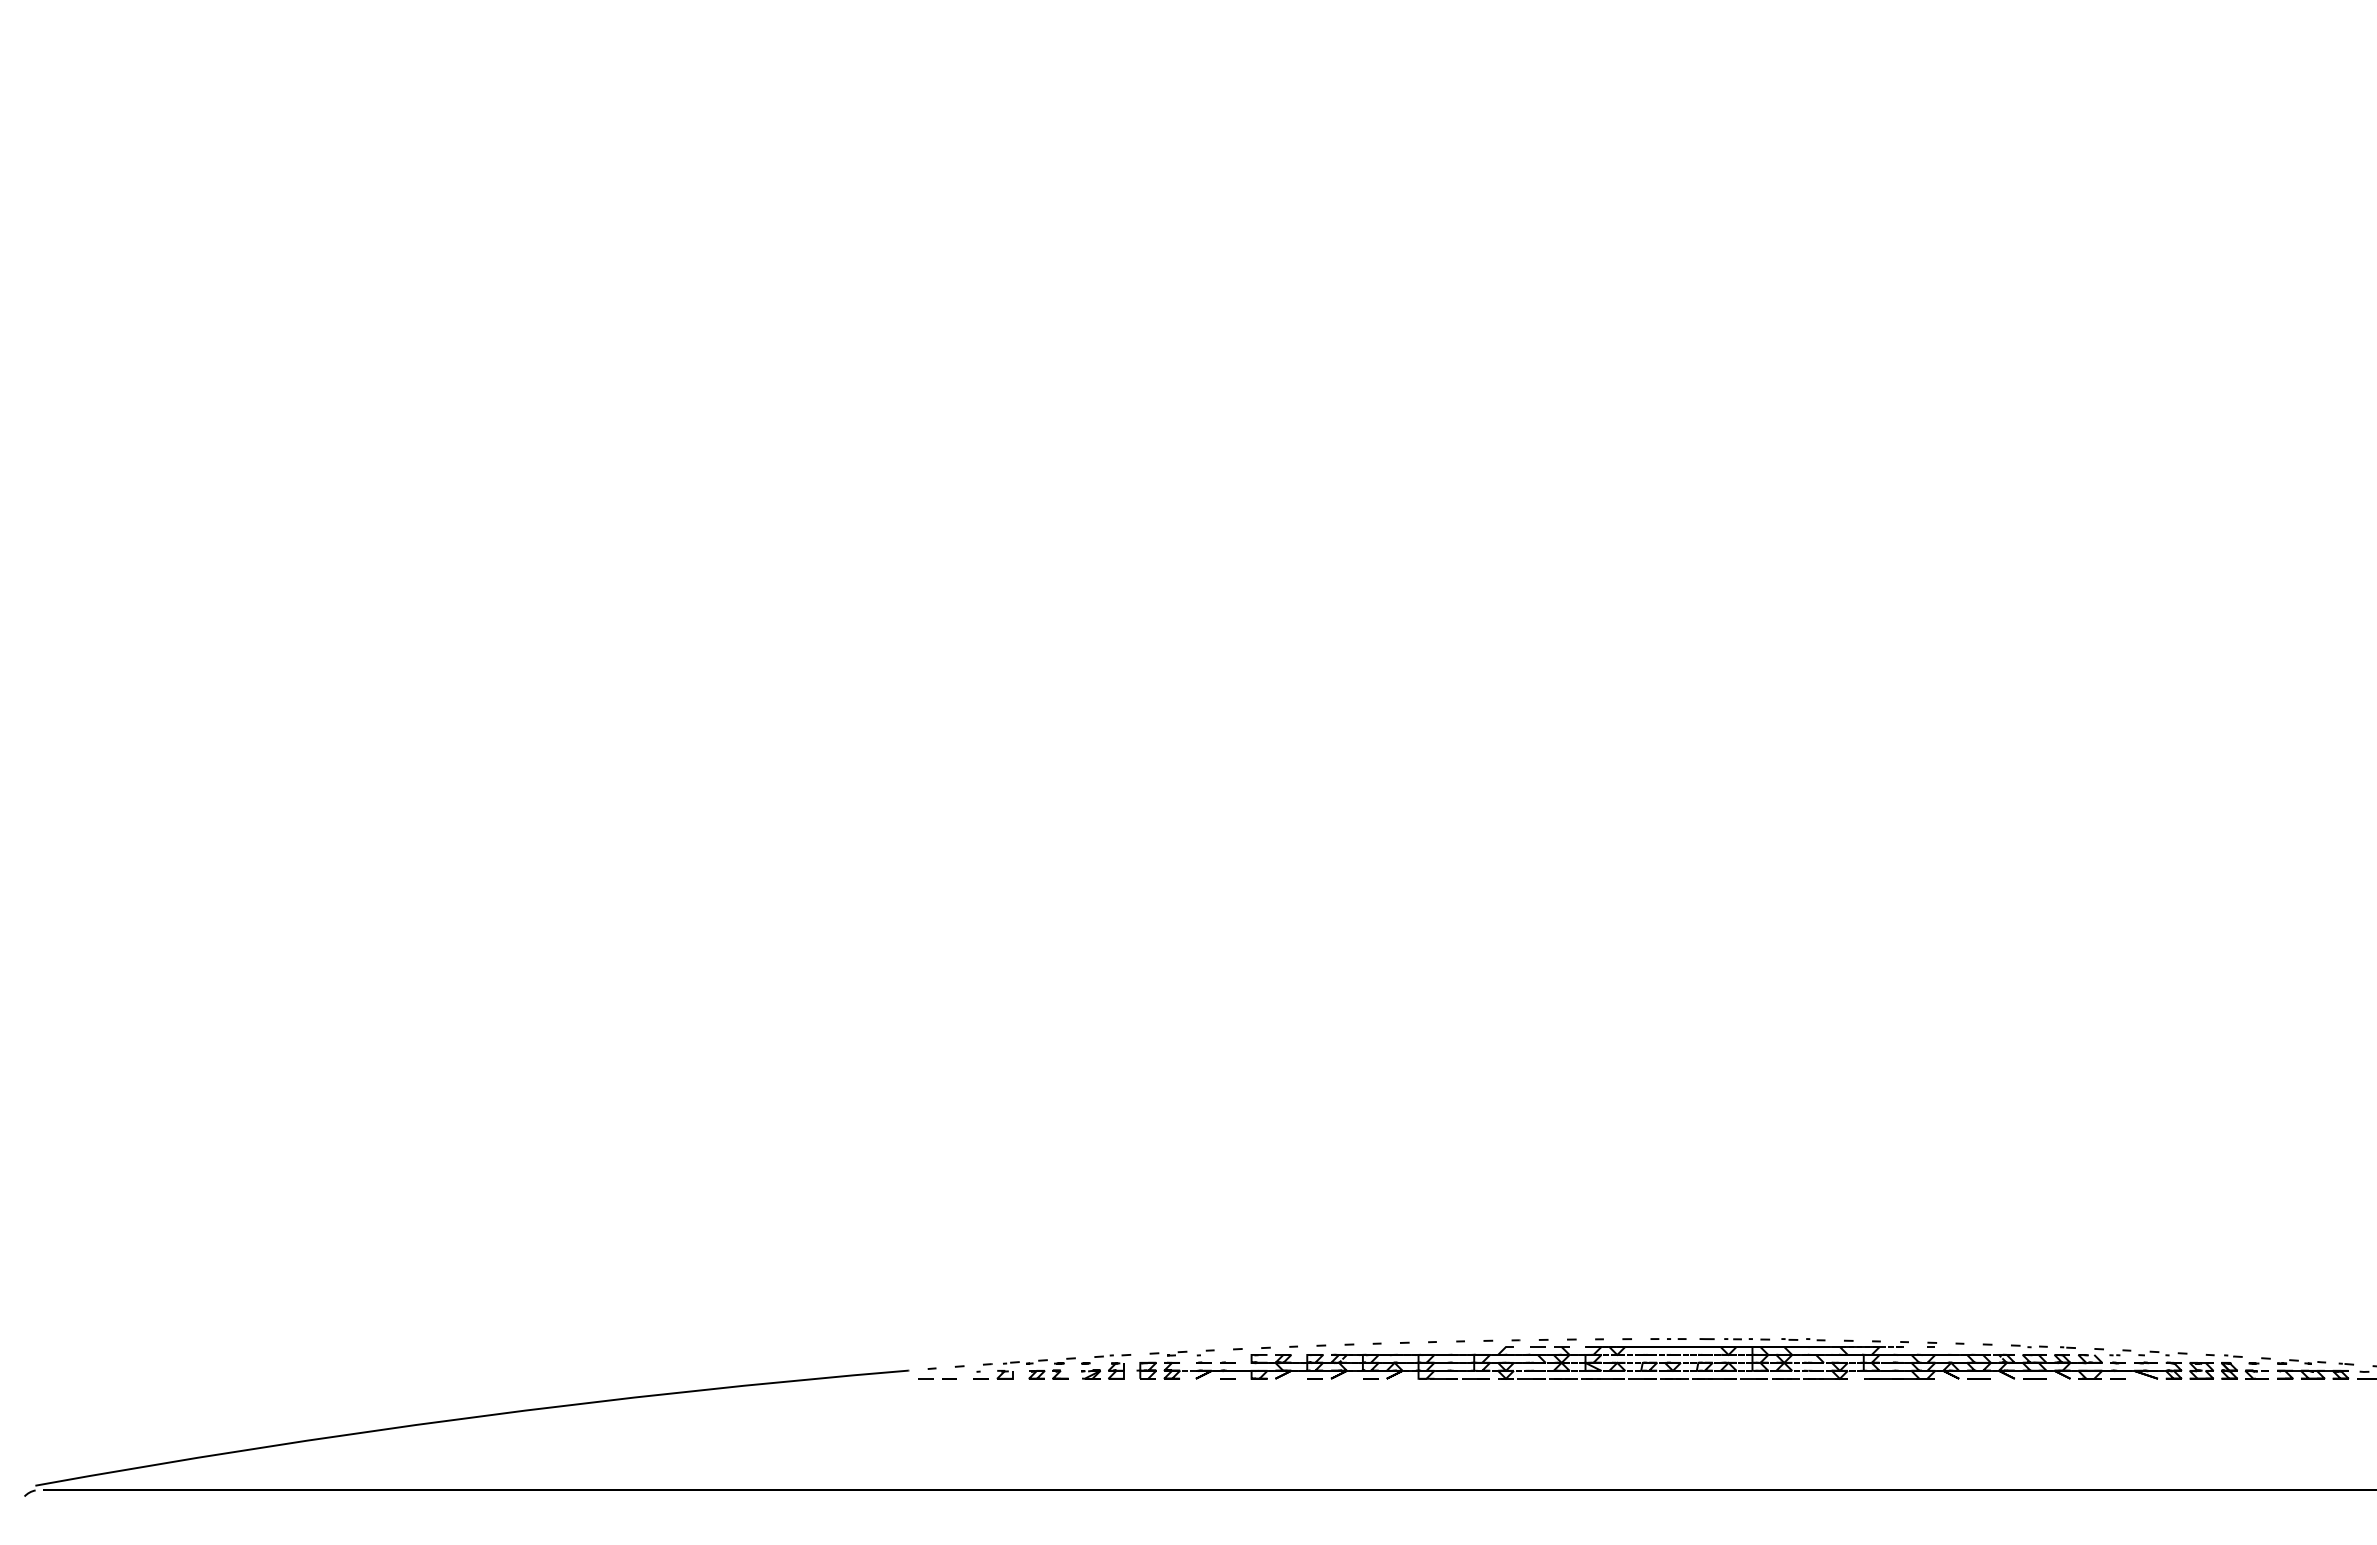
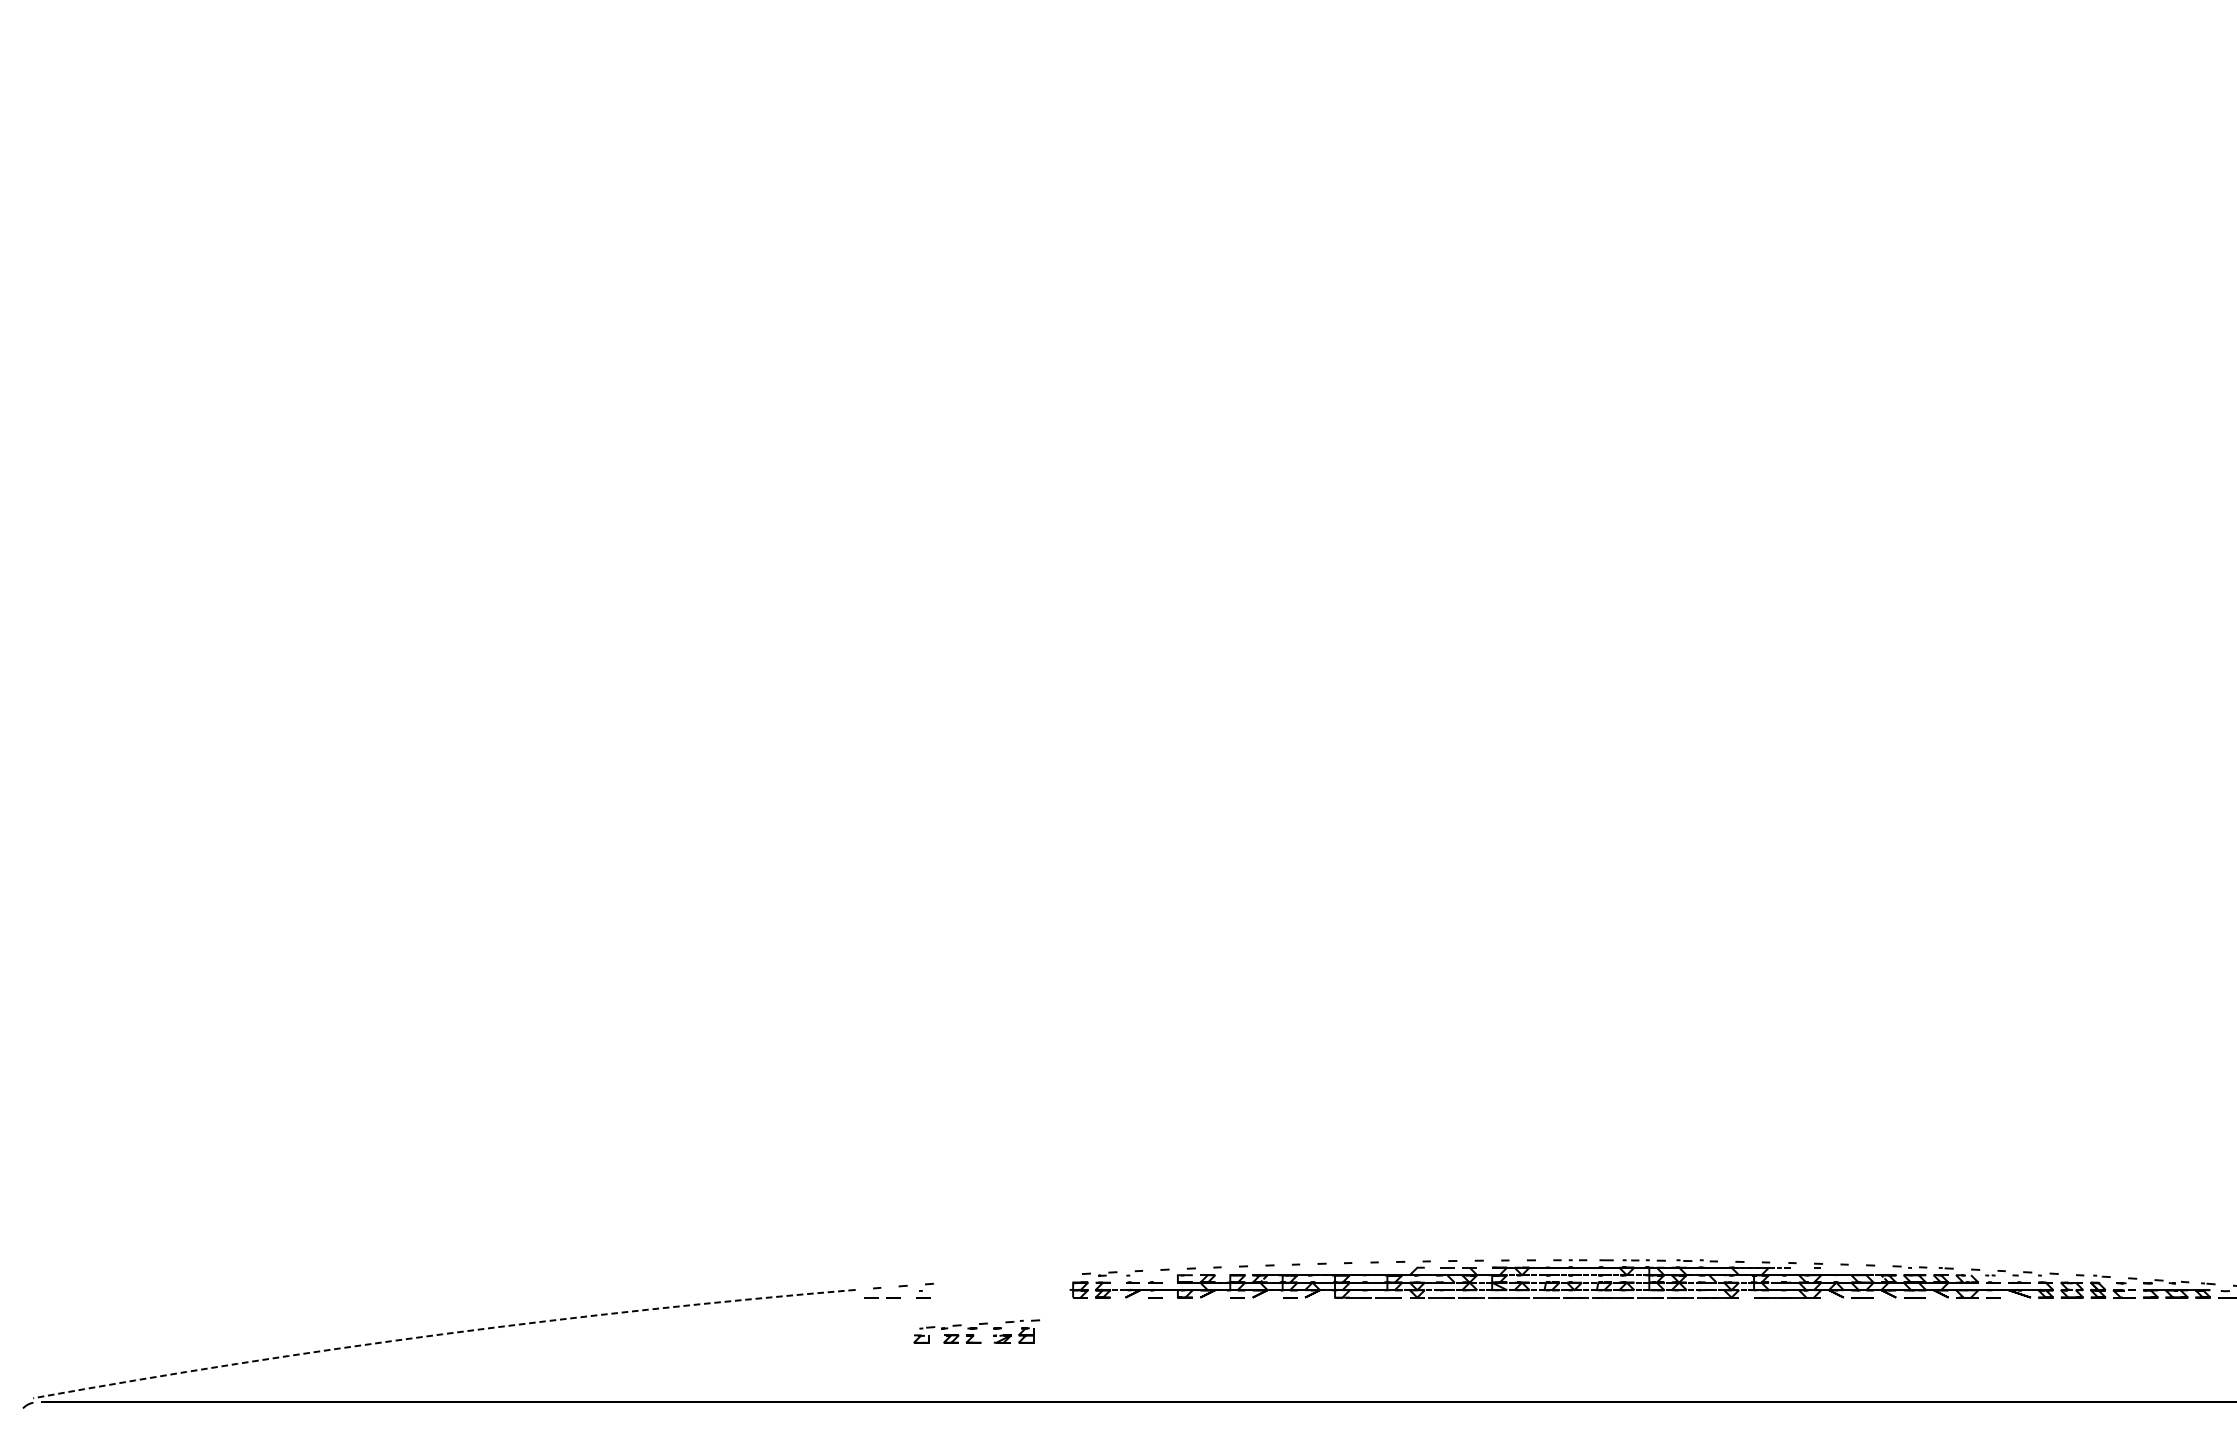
part: (1063, 1366) -> (976, 1331), moved
arc: (470, 1417) -> (442, 1334), solid -> dashed

